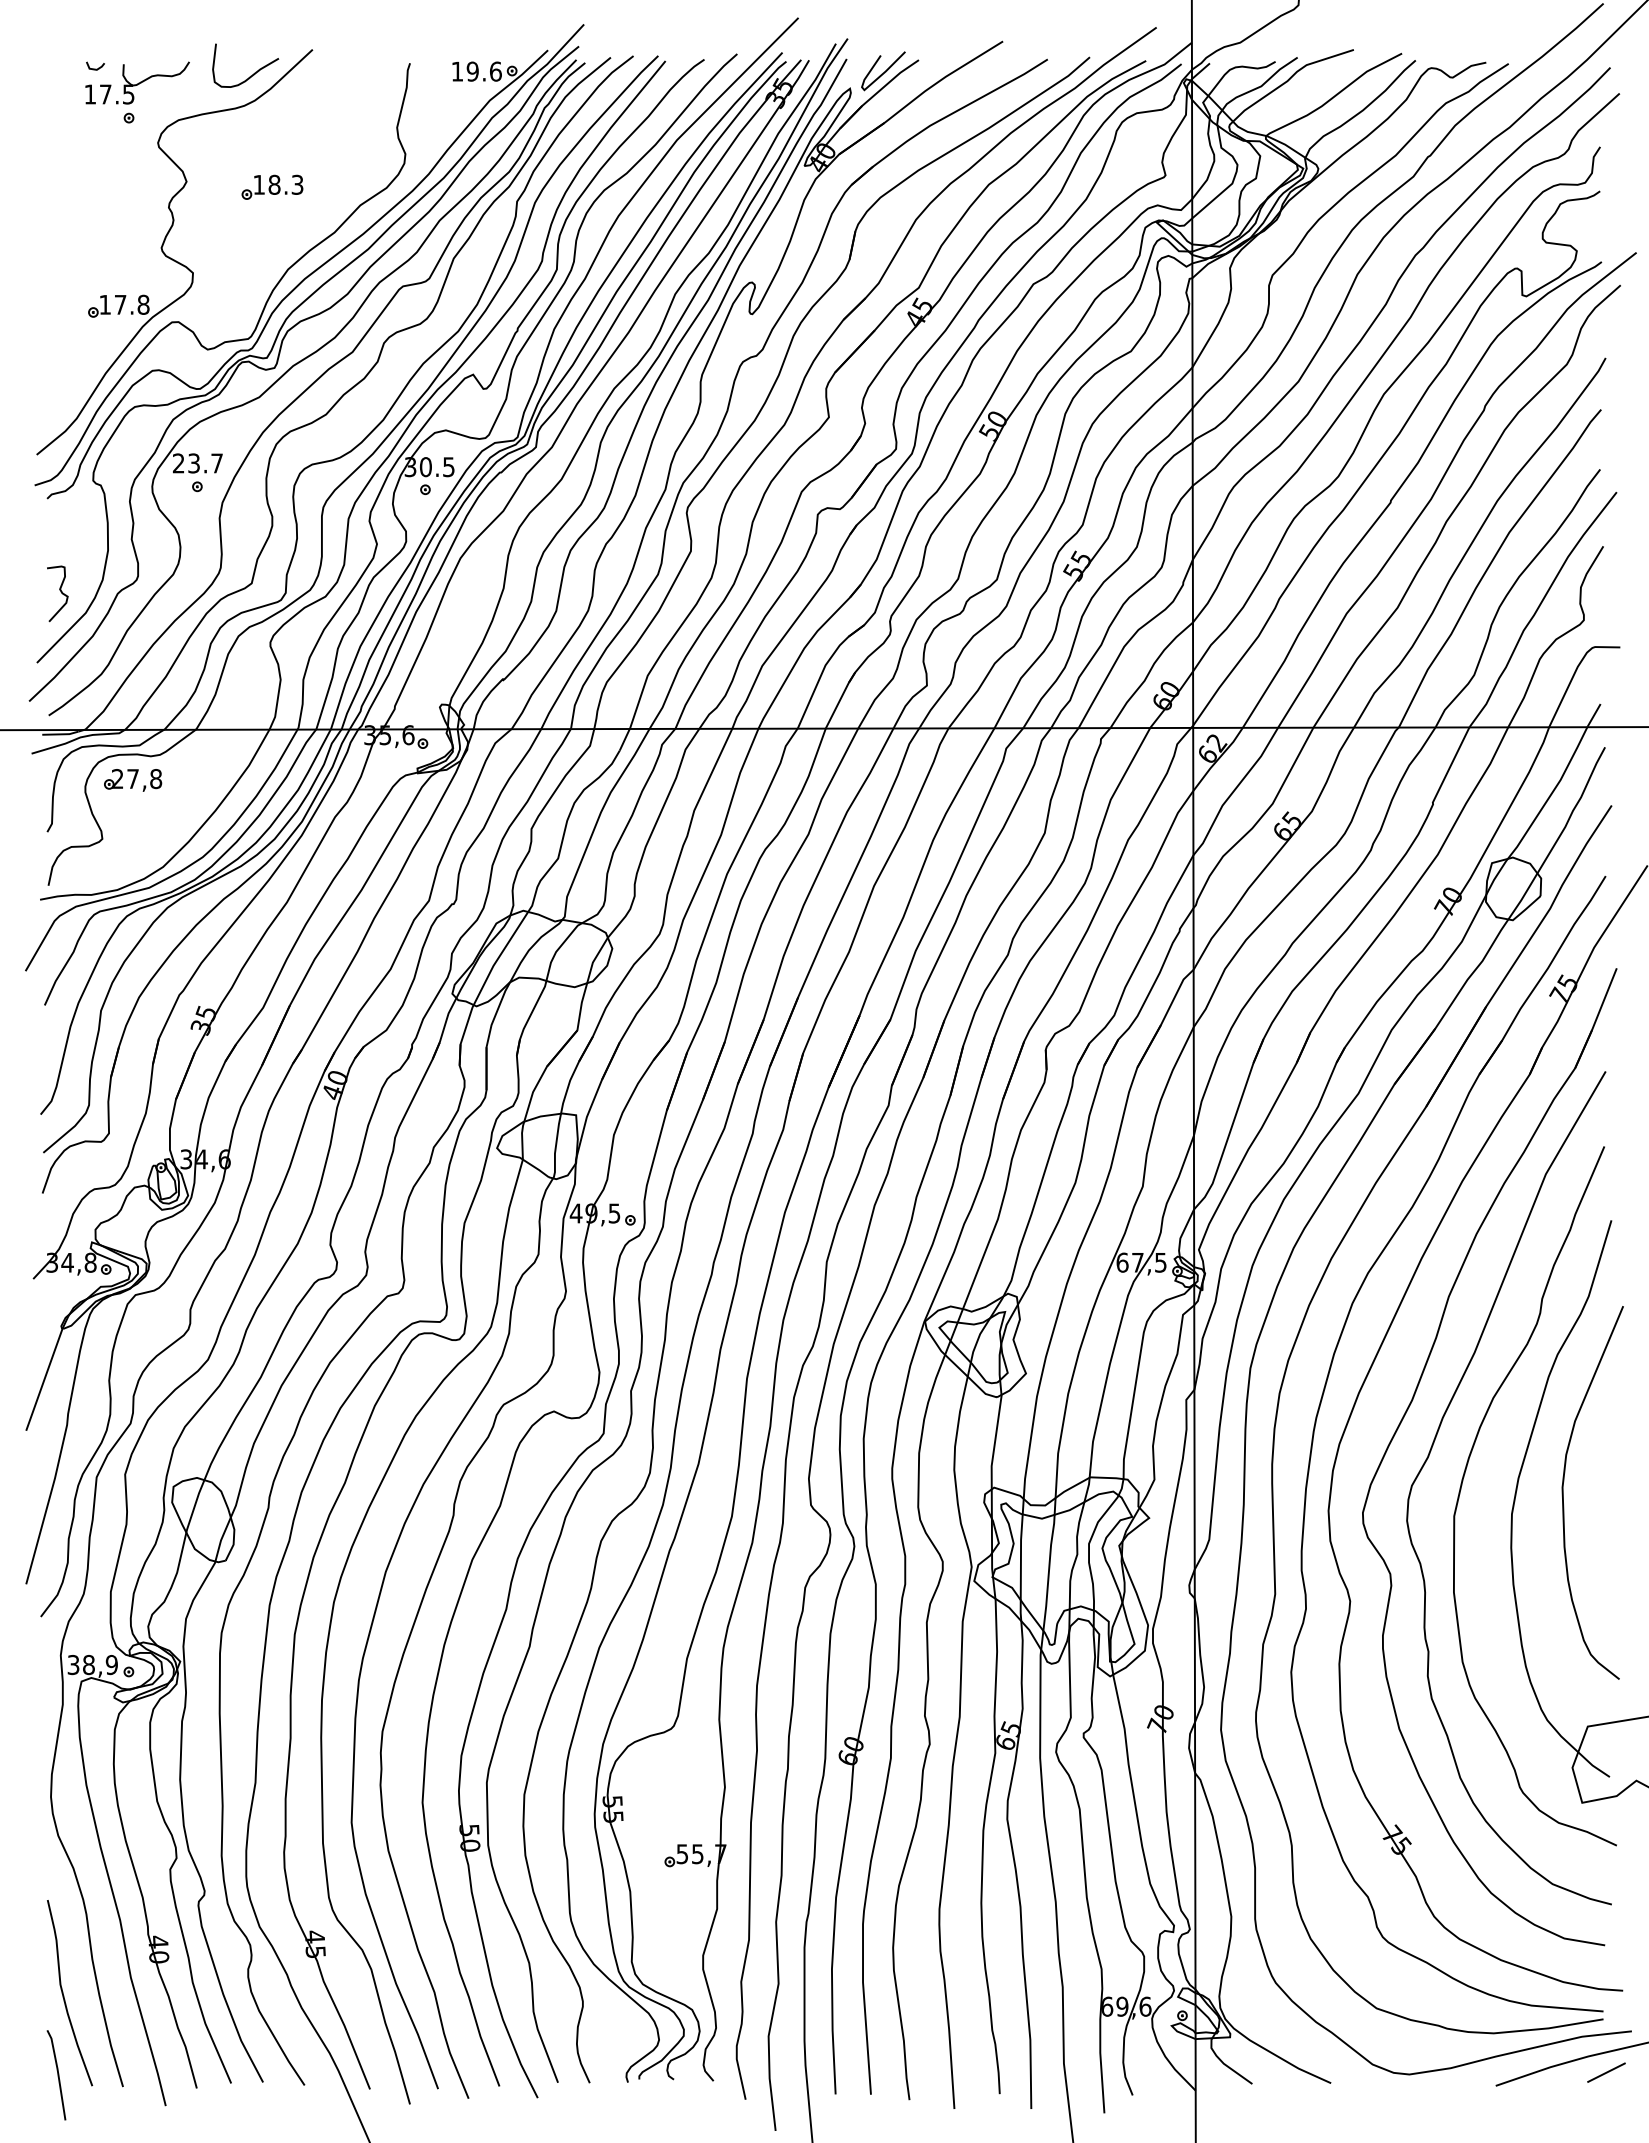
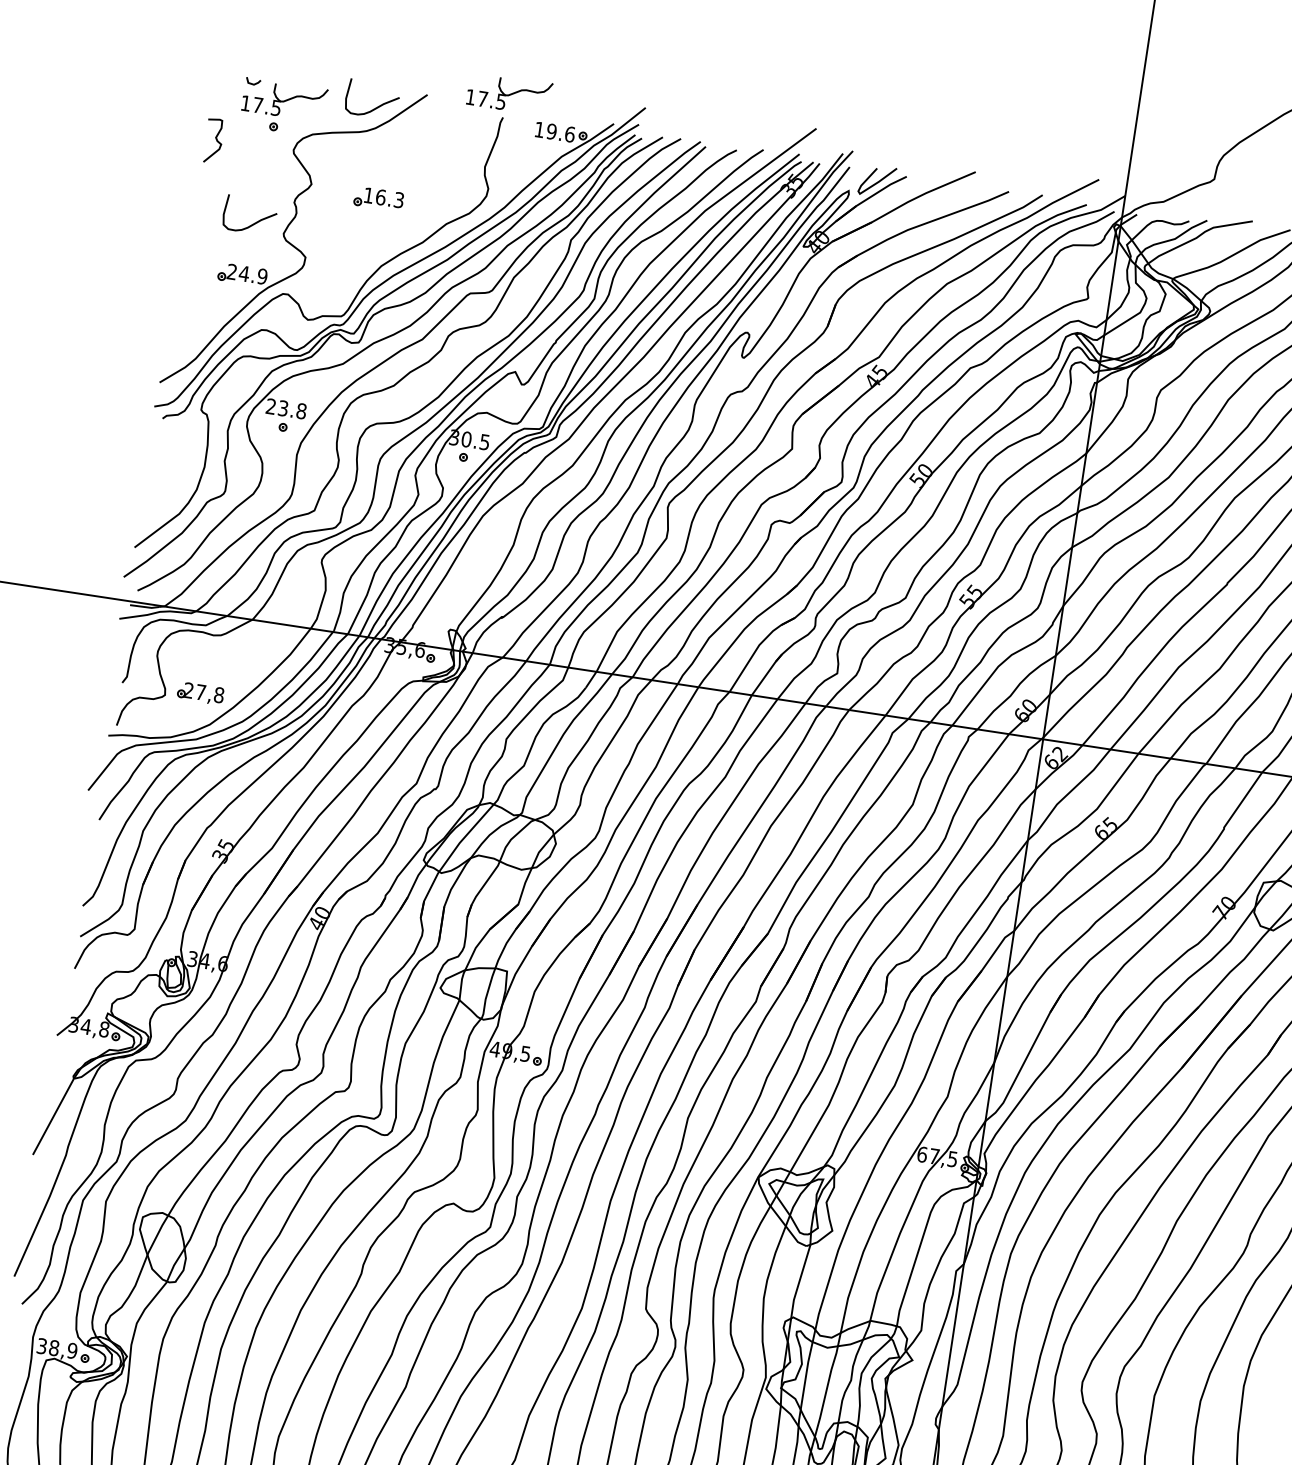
part: (413, 32) -> (509, 93), added
text: (274, 184) -> (380, 197), 18.3 -> 16.3
curve: (121, 241) -> (252, 223), added
text: (124, 304) -> (247, 274), 17.8 -> 24.9
text: (217, 463) -> (301, 411), 23.7 -> 23.8
curve: (60, 592) -> (215, 140), moved
part: (133, 780) -> (201, 693), moved

